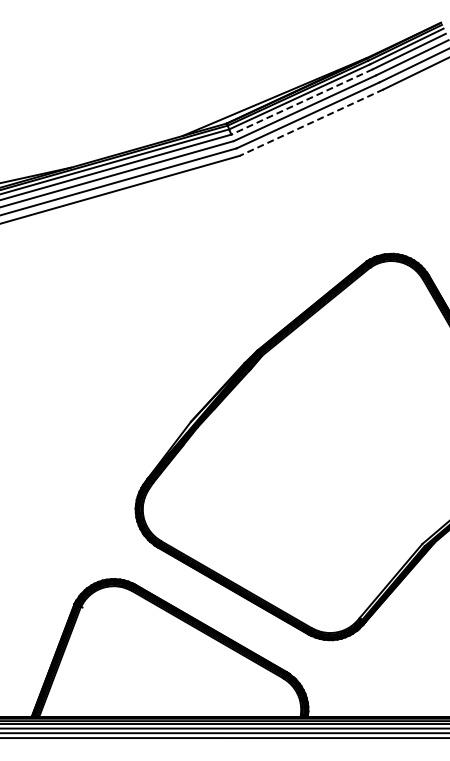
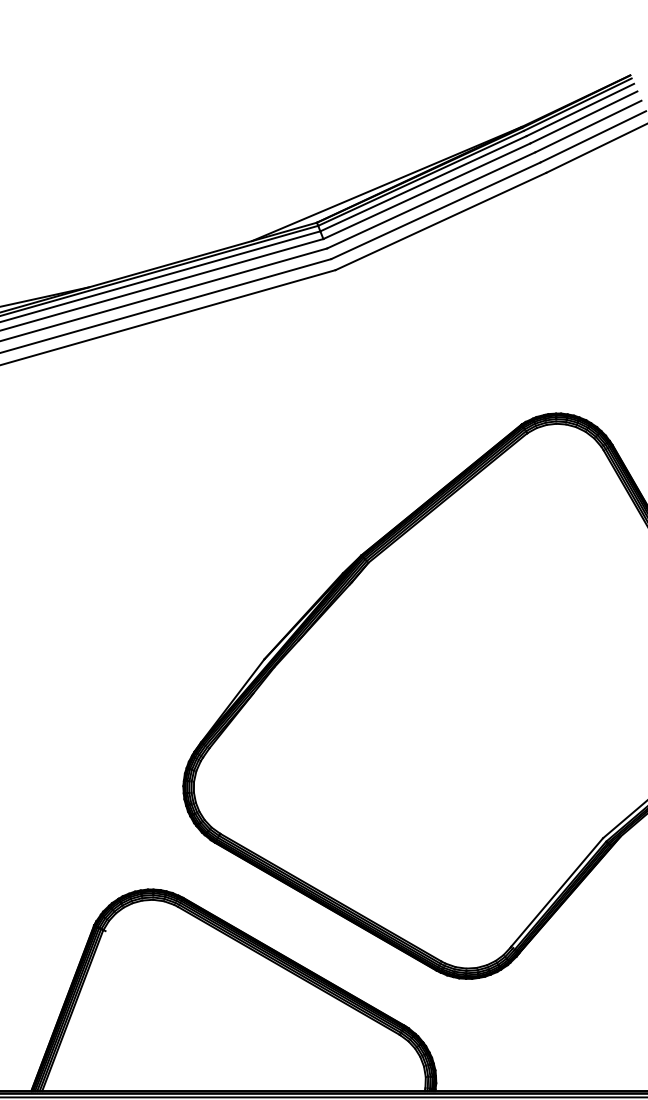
line: (302, 101) -> (427, 190), dashed -> solid
line: (311, 122) -> (440, 221), dashed -> solid

